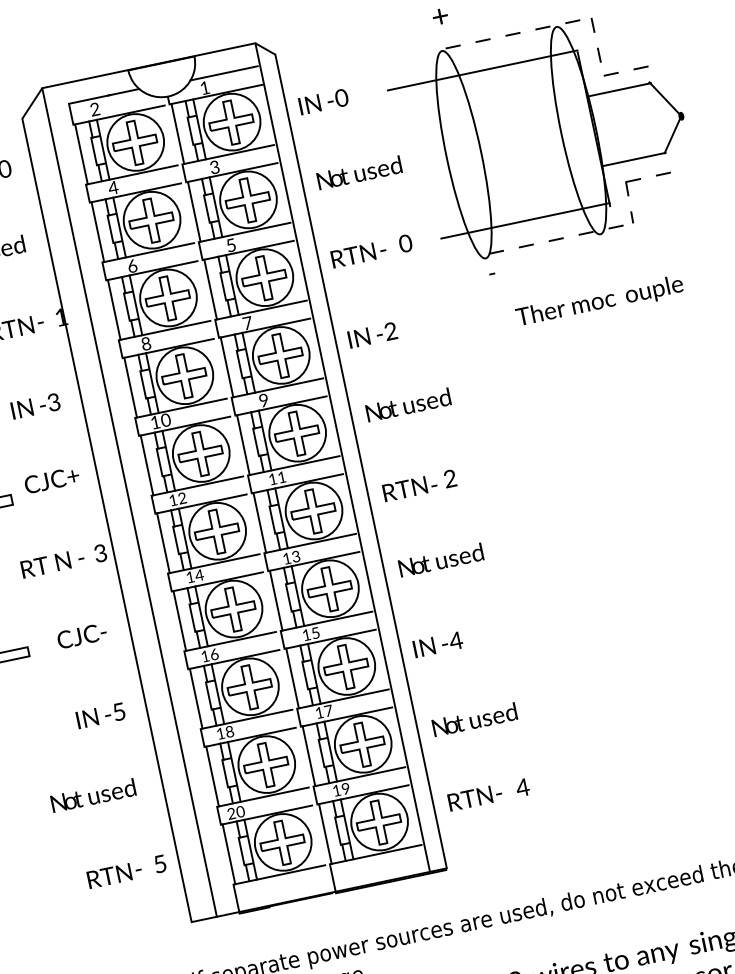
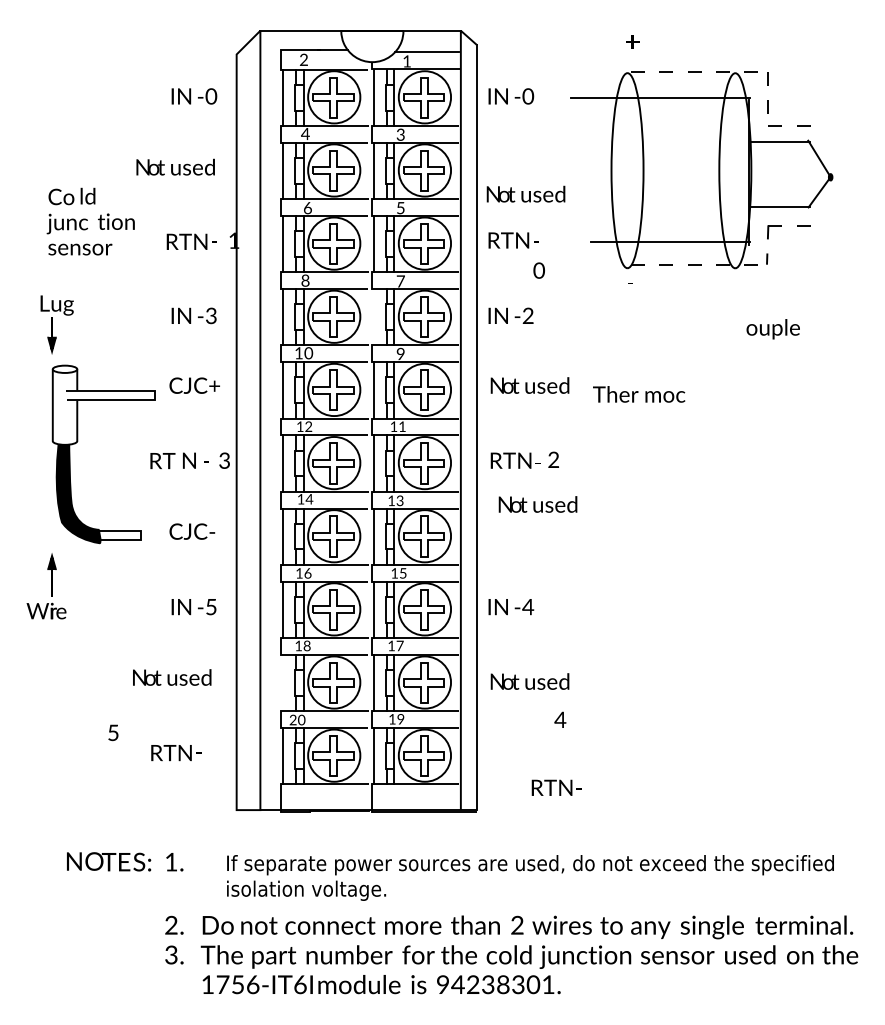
text: (358, 172) -> (525, 193), moved
text: (404, 243) -> (538, 270), moved
text: (566, 307) -> (639, 394), moved
line: (226, 367) -> (373, 317), removed
text: (440, 560) -> (537, 504), moved
line: (212, 775) -> (283, 682), removed
text: (522, 787) -> (560, 719), moved
text: (474, 797) -> (556, 787), moved
text: (160, 863) -> (113, 732), moved

